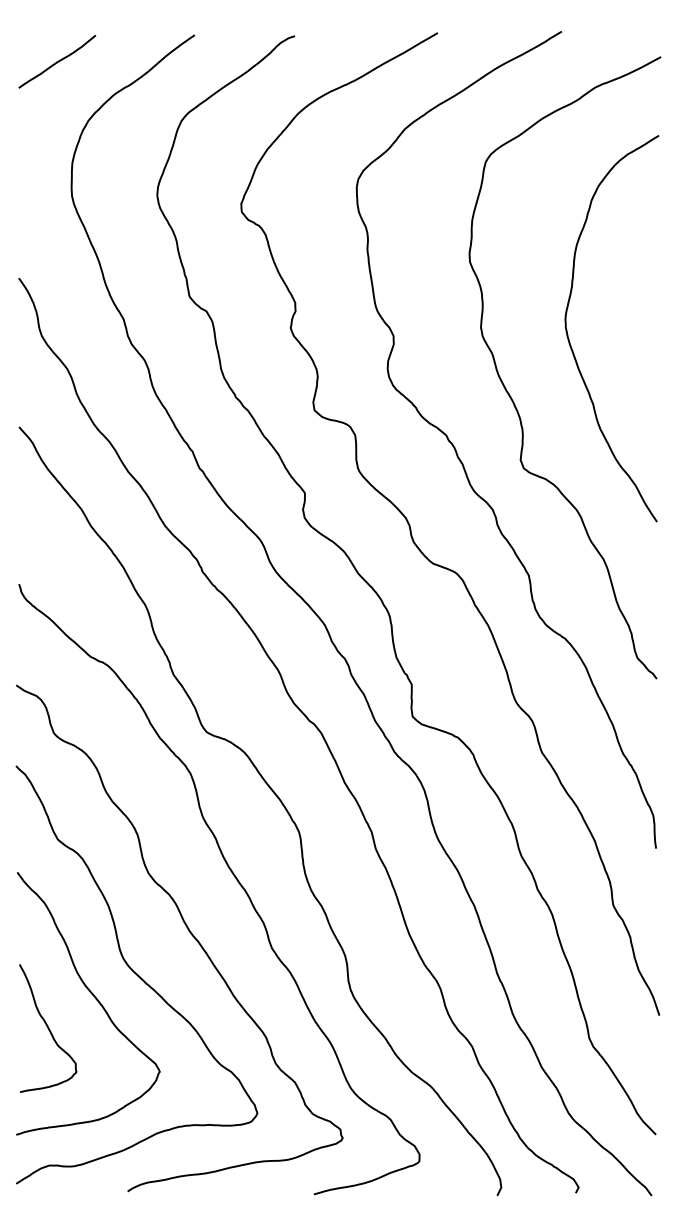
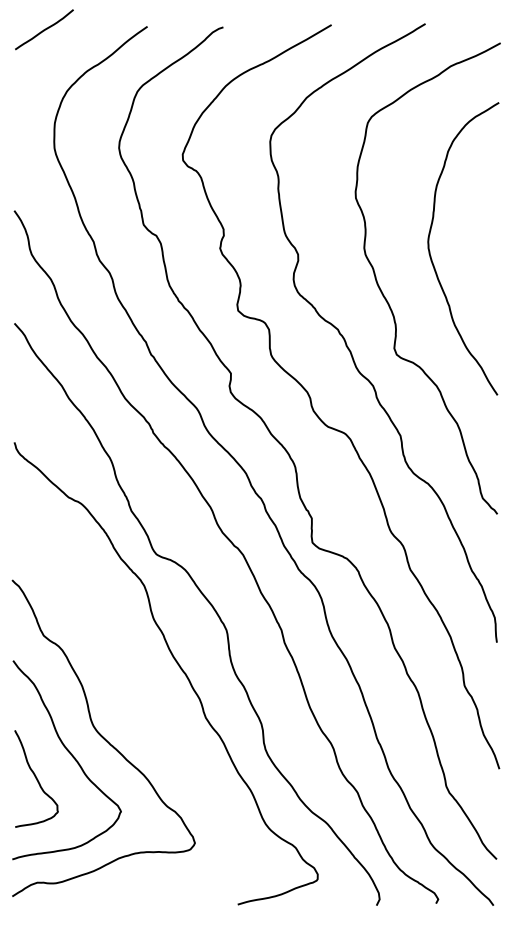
curve: (57, 61) -> (44, 29), moved
curve: (188, 931) -> (142, 705), removed

